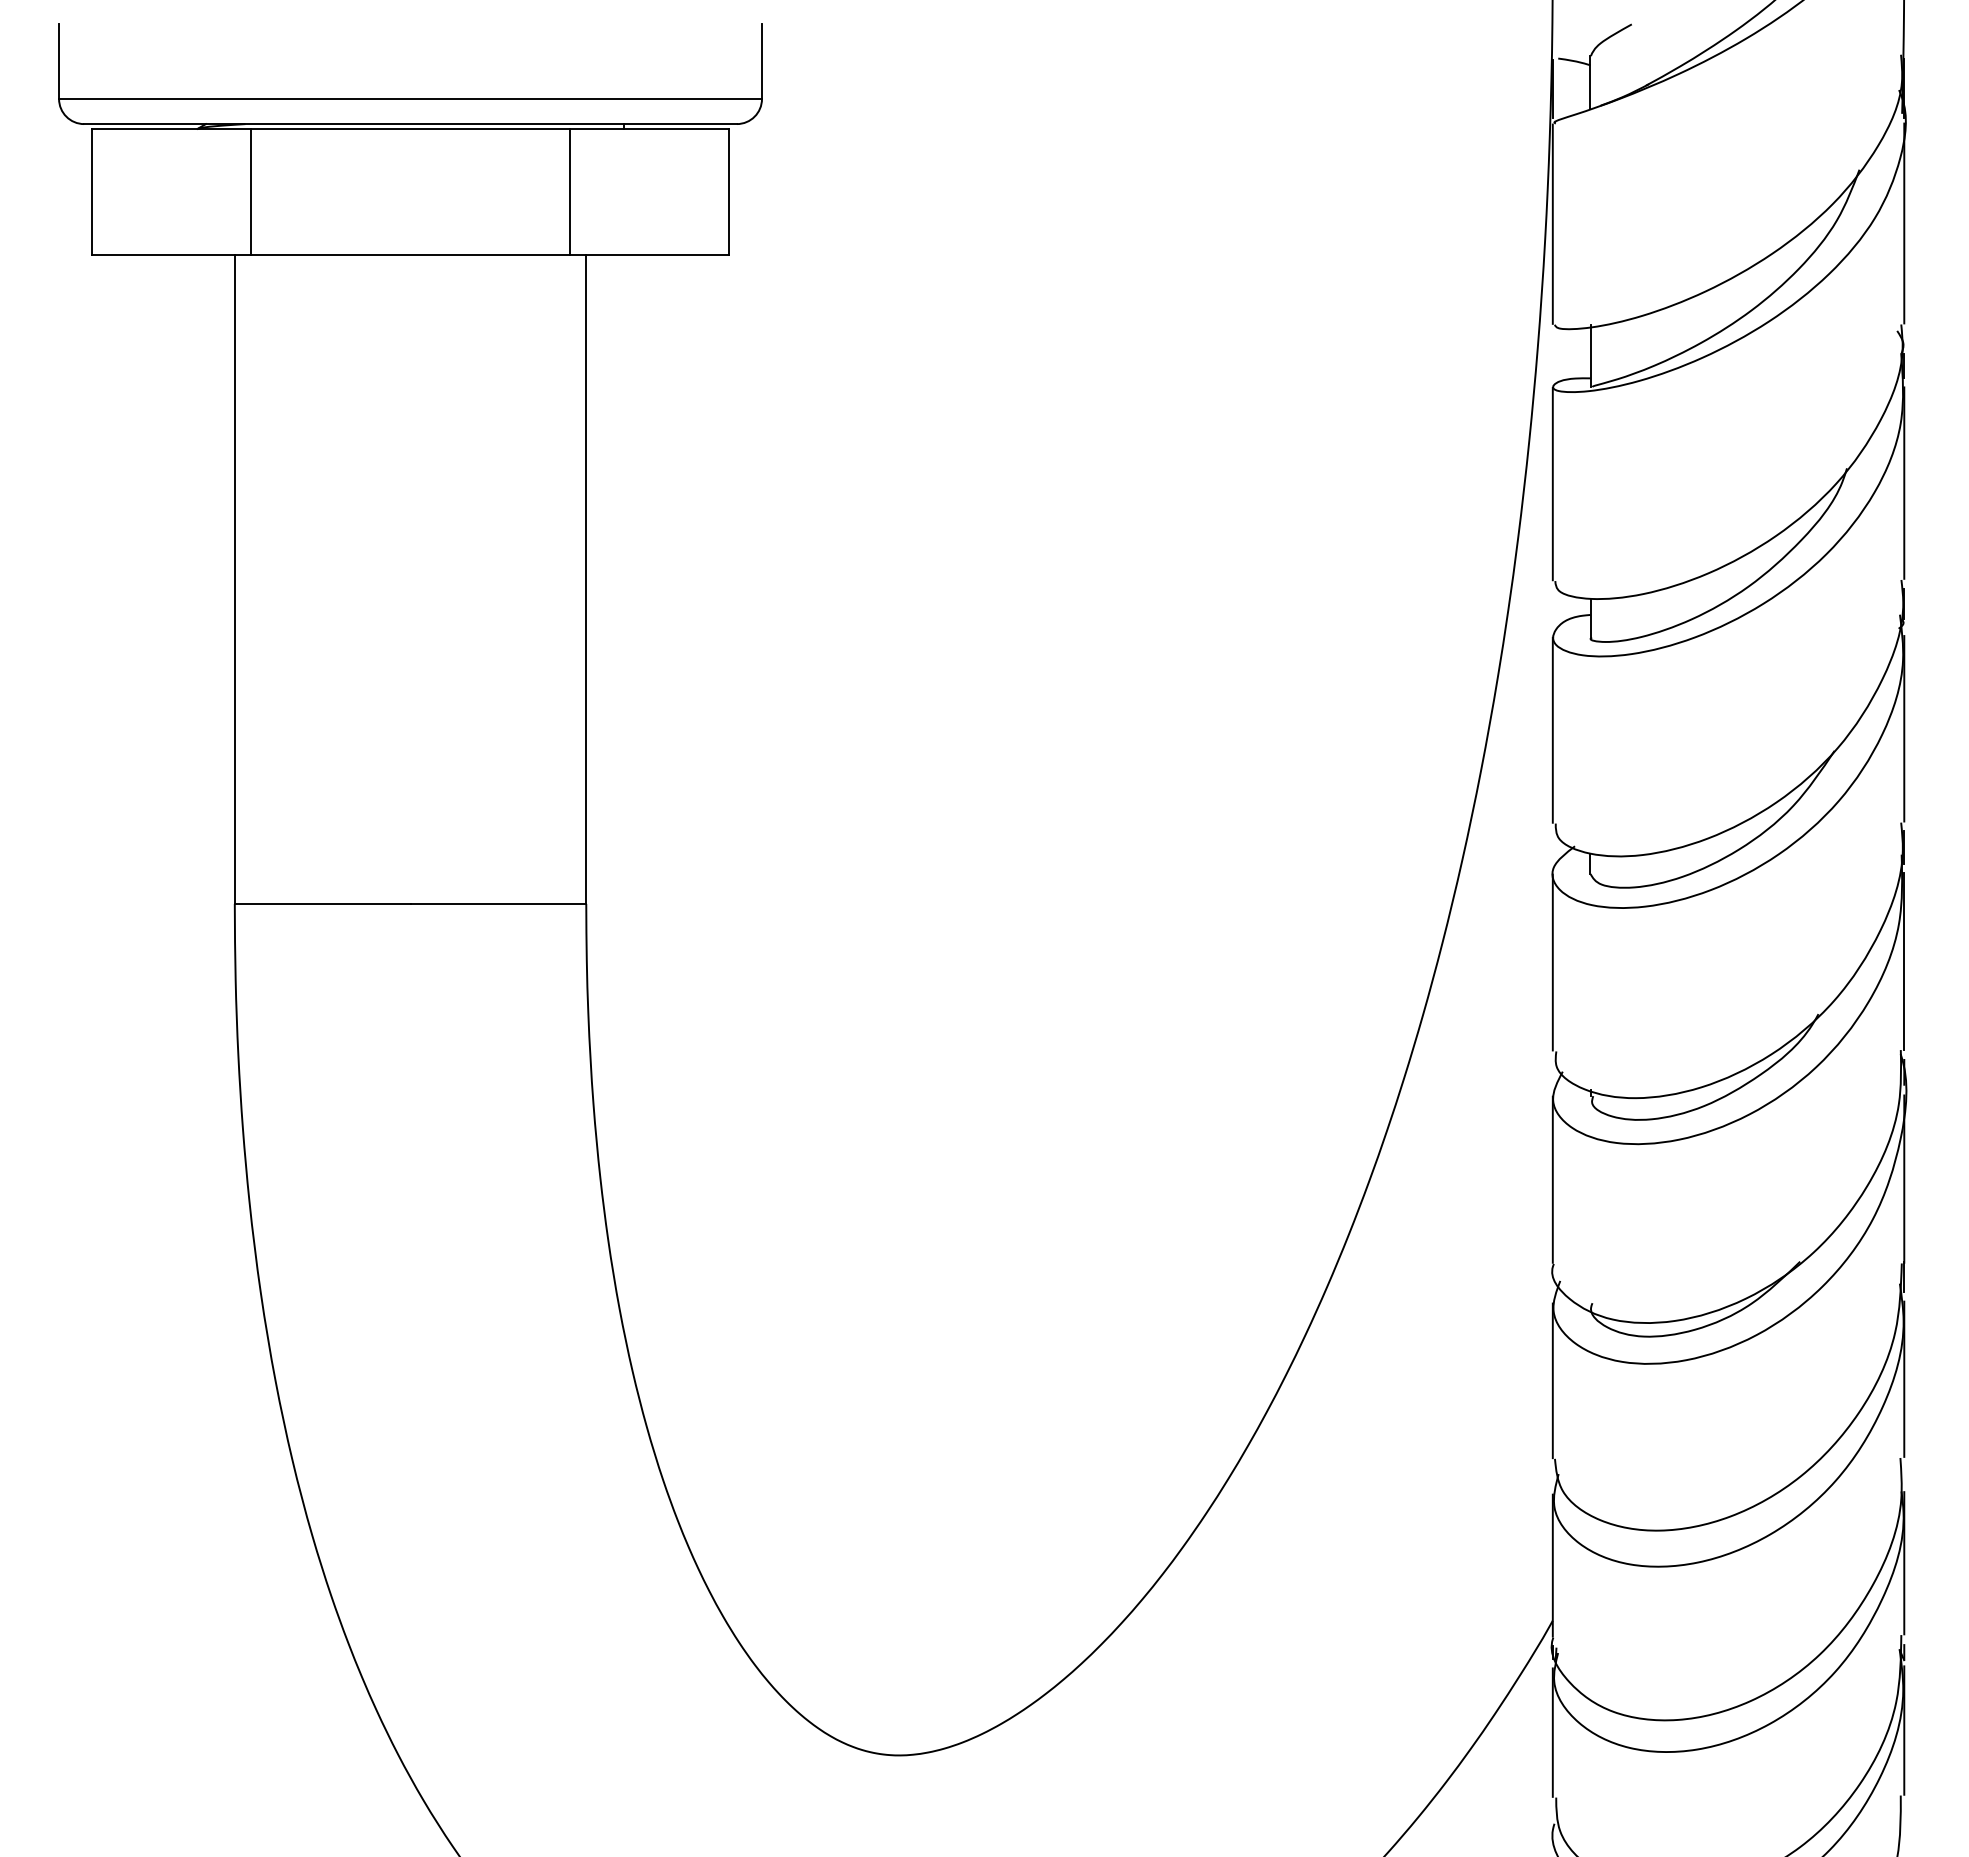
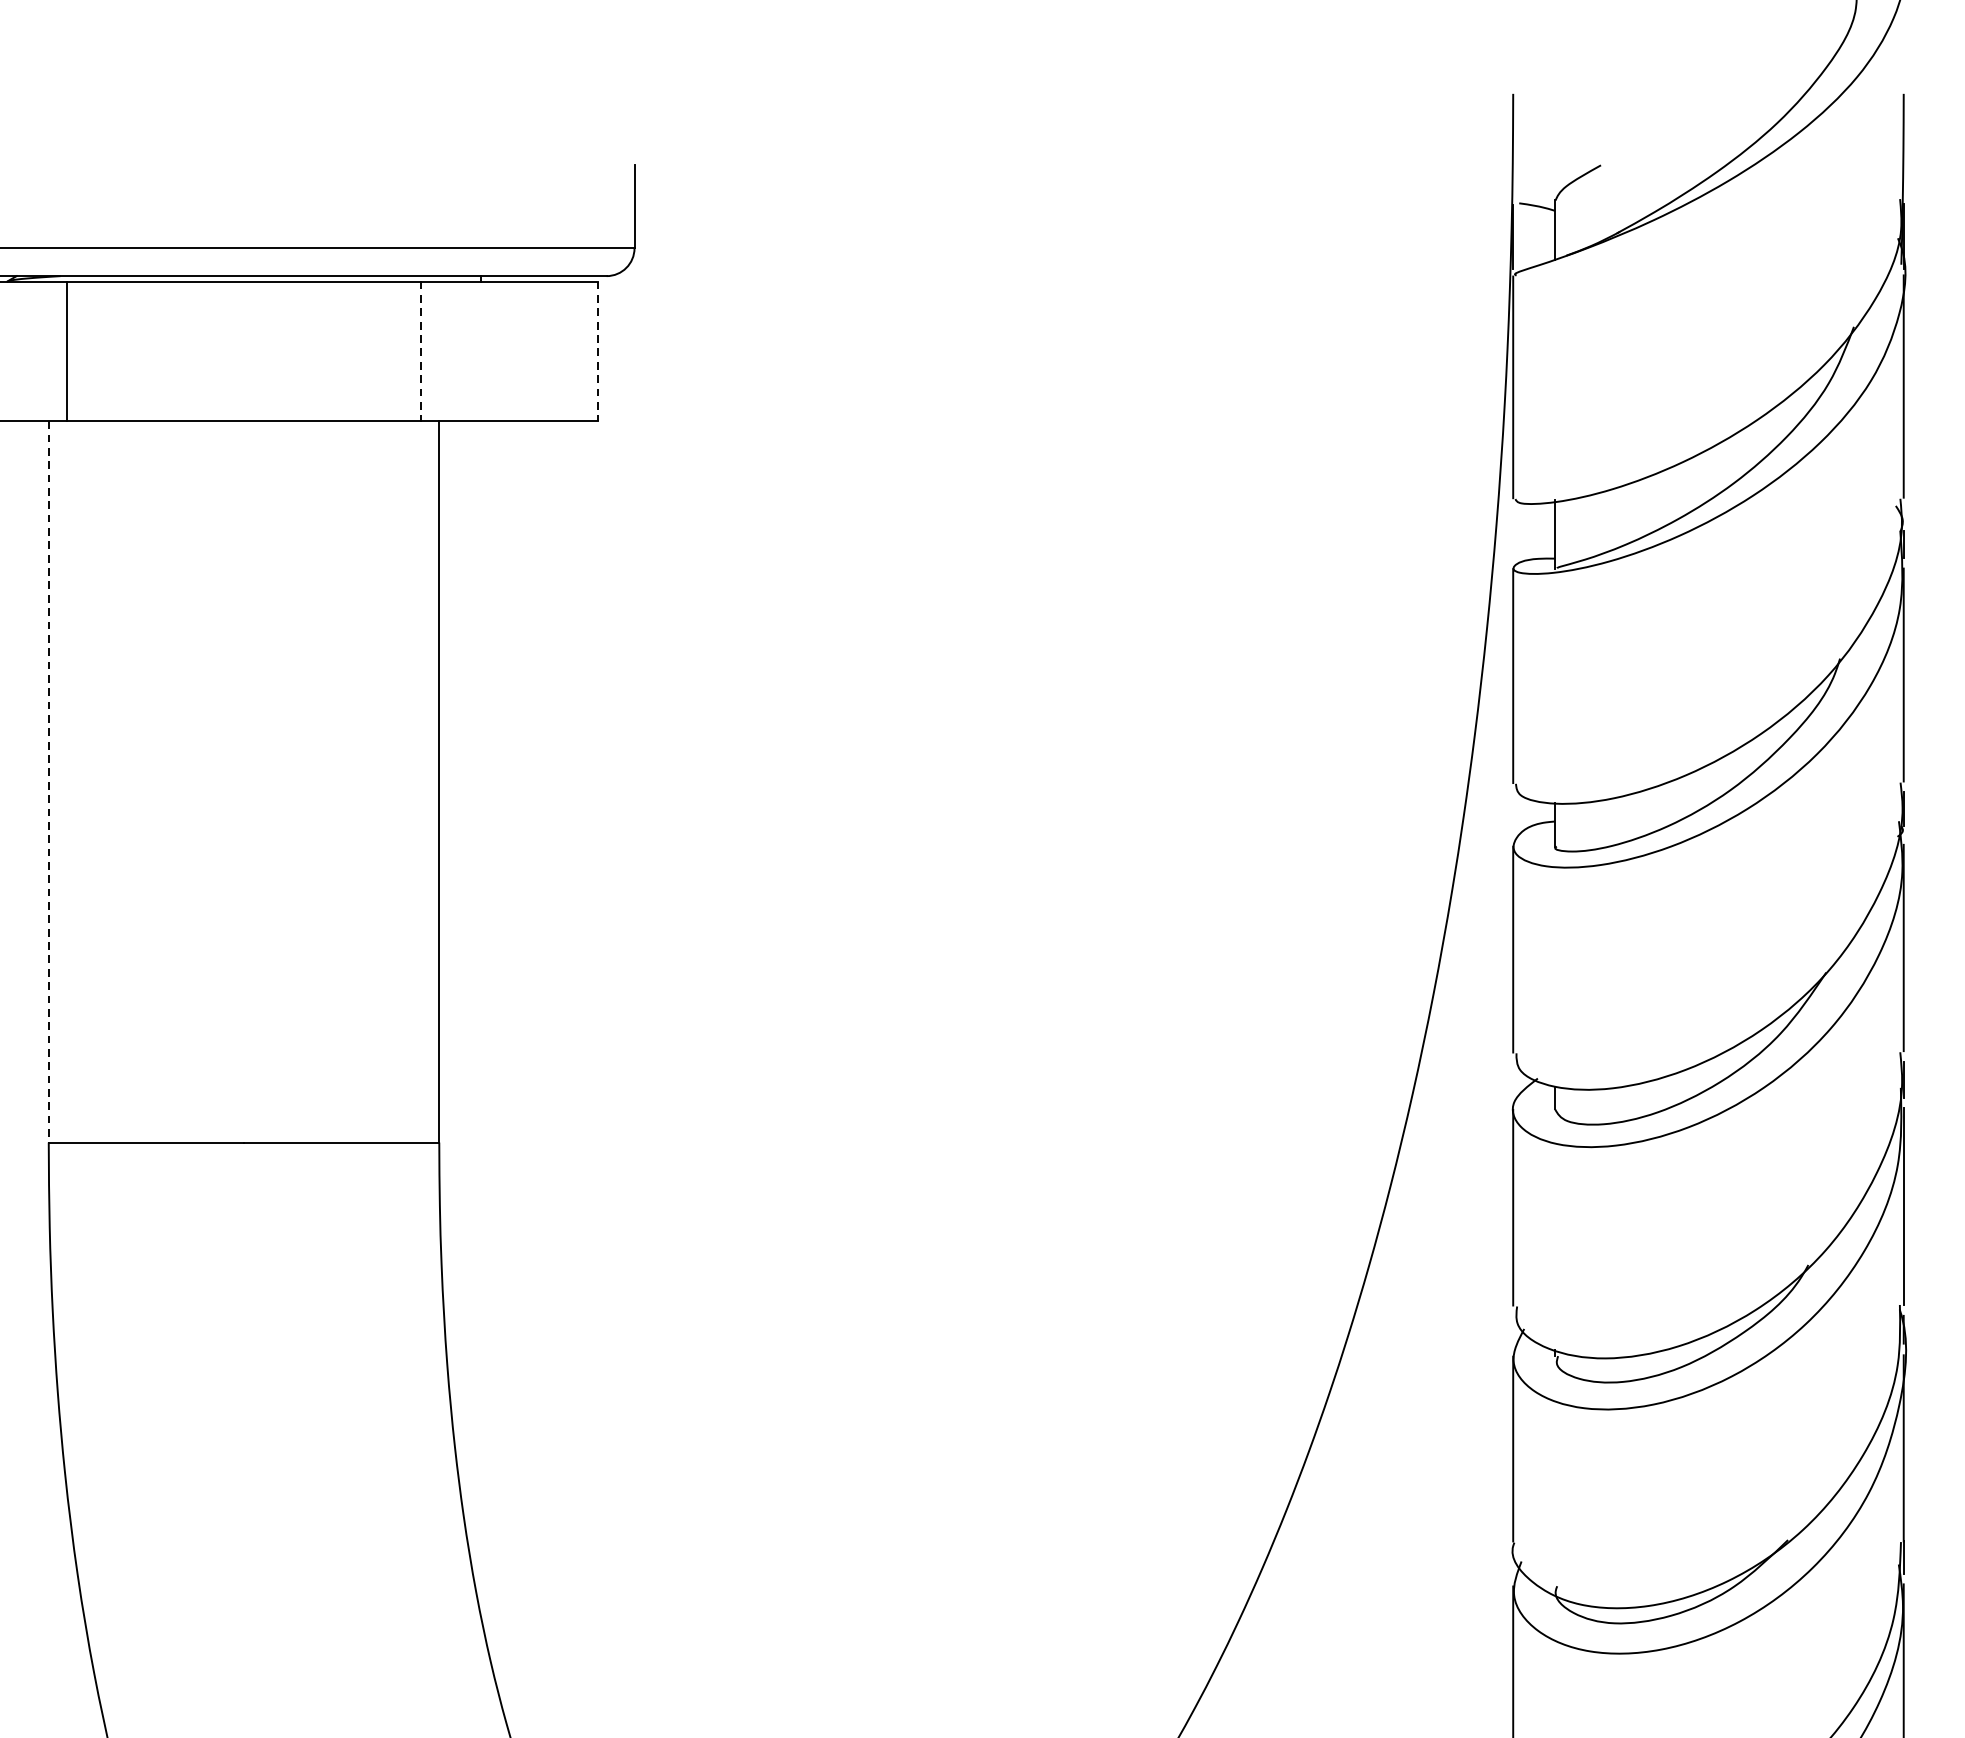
line: (569, 191) -> (420, 351), solid -> dashed
line: (729, 191) -> (598, 351), solid -> dashed
line: (234, 579) -> (48, 782), solid -> dashed

